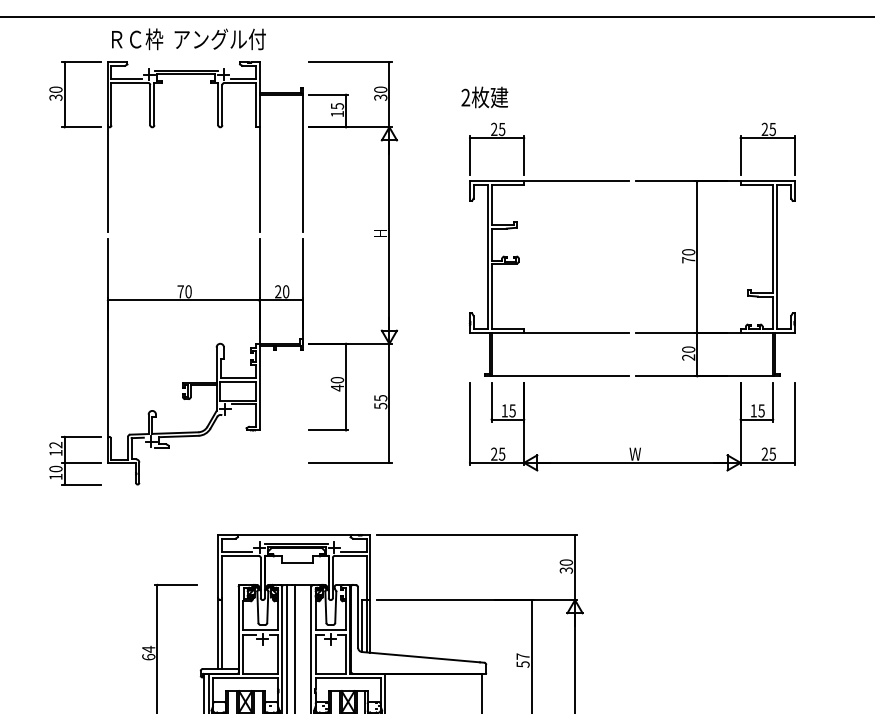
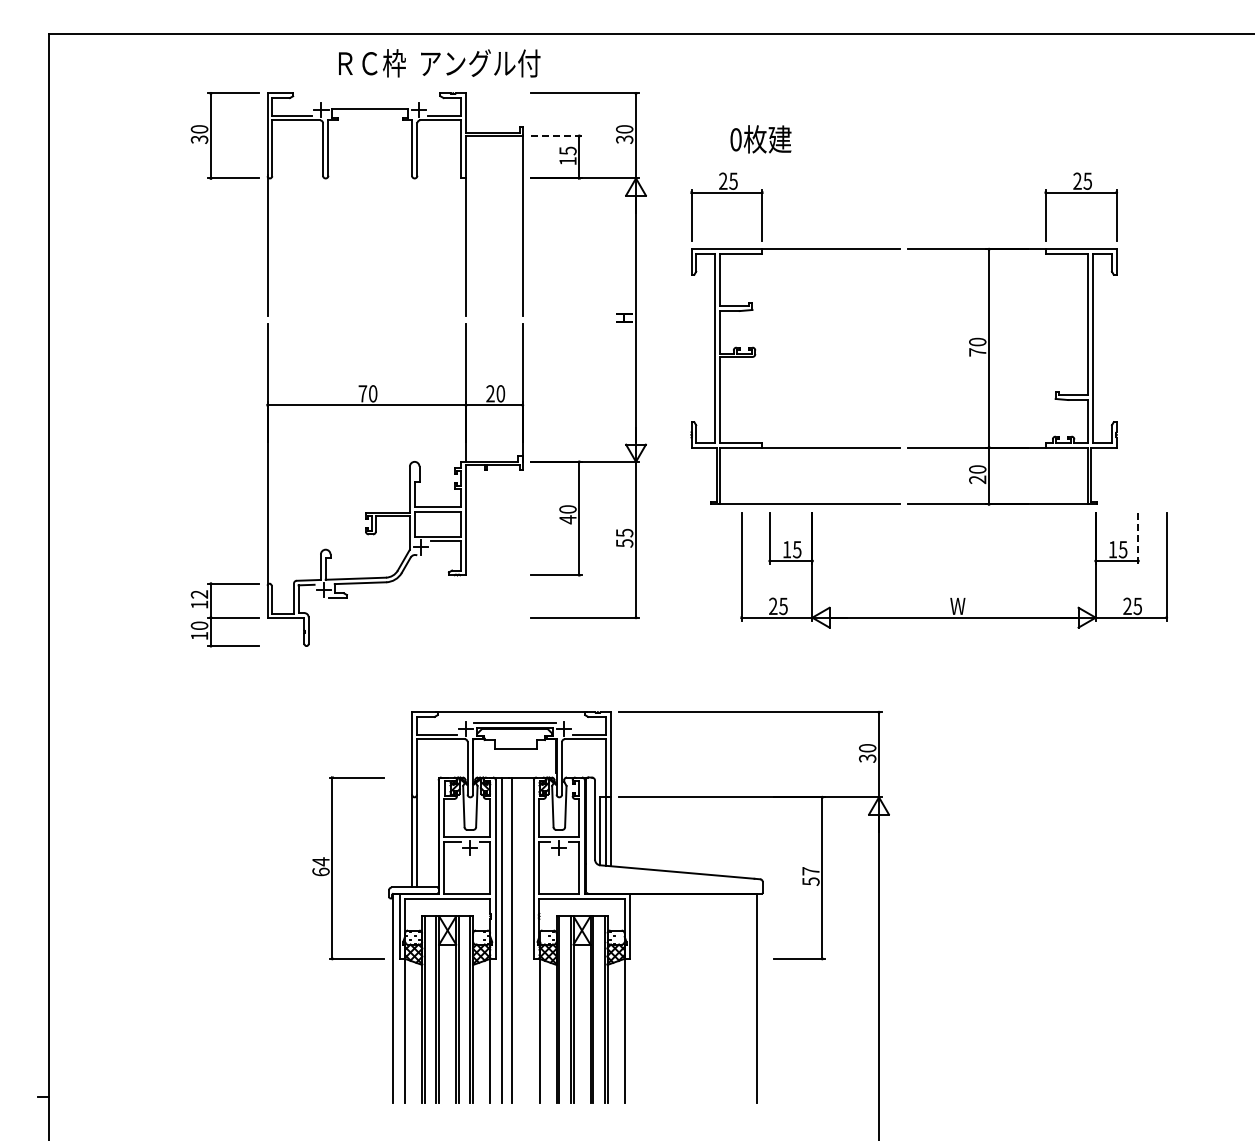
text: (188, 39) -> (439, 63), moved
line: (186, 70) -> (370, 104), removed
line: (328, 94) -> (556, 135), solid -> dashed
text: (465, 97) -> (735, 139), 2 -> 0
part: (682, 251) -> (969, 340), moved
line: (773, 402) -> (1138, 538), solid -> dashed

